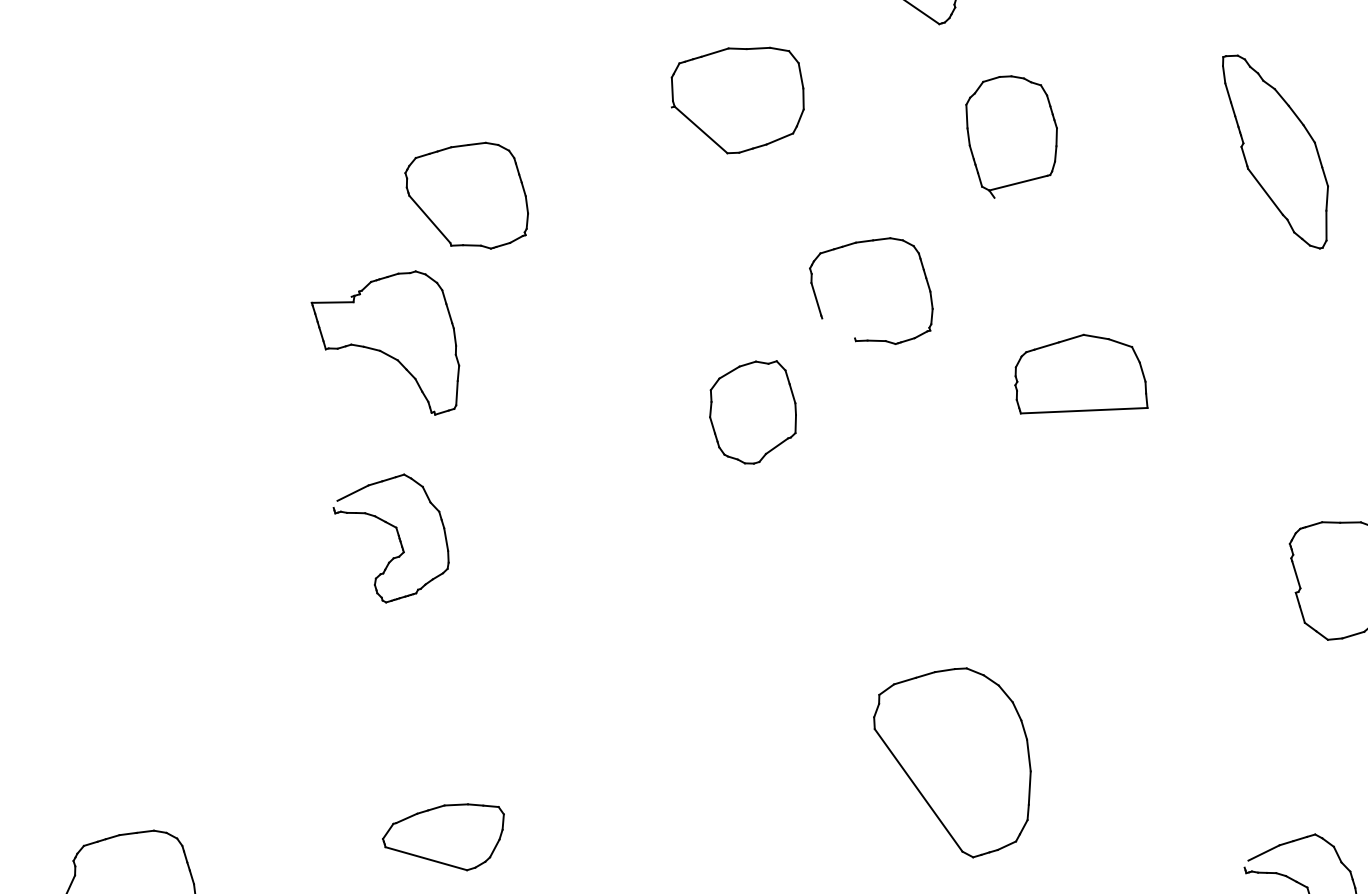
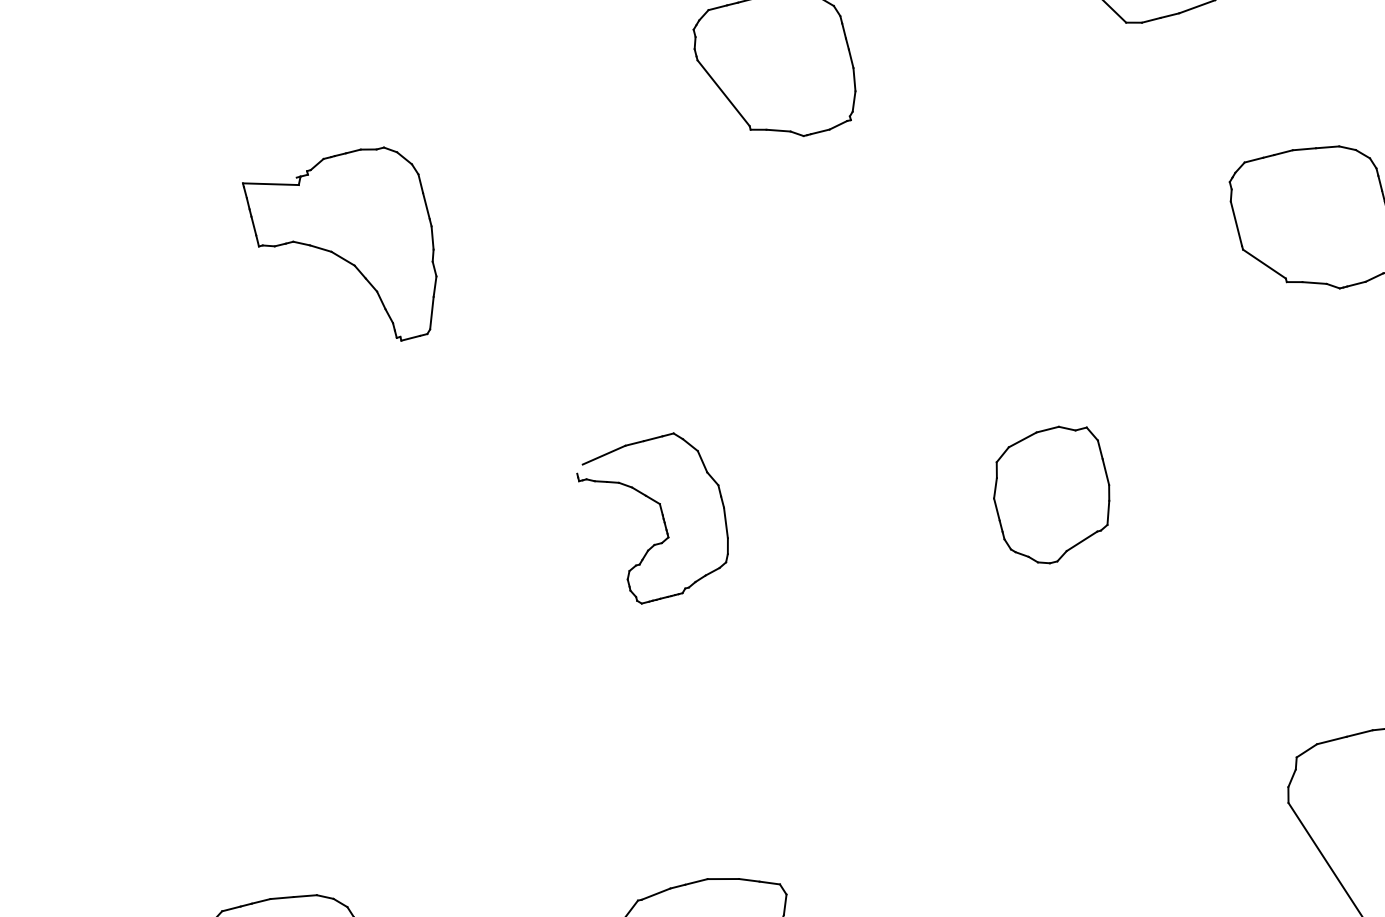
line: (838, 328) -> (1264, 264), added
part: (385, 342) -> (339, 240), moved
part: (752, 412) -> (1051, 494), moved

